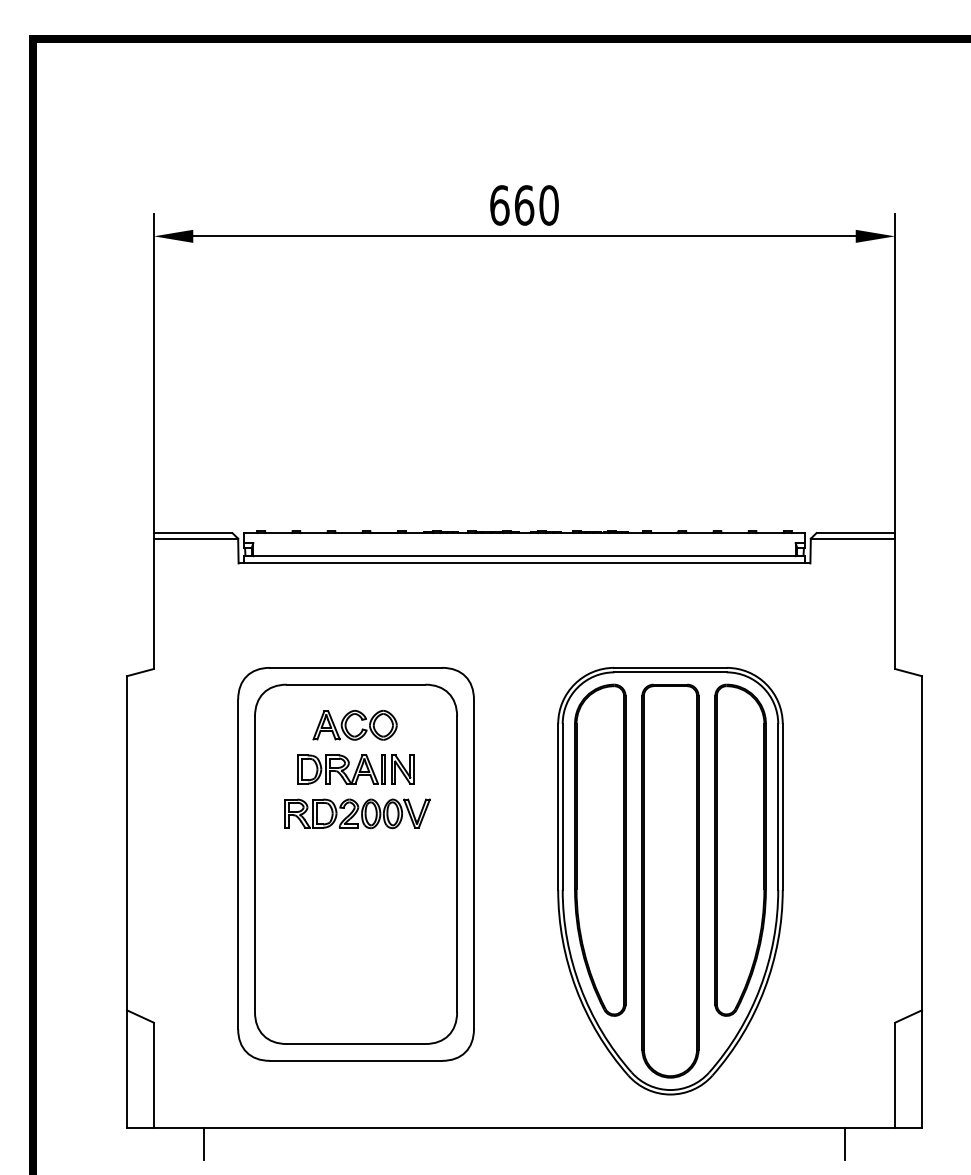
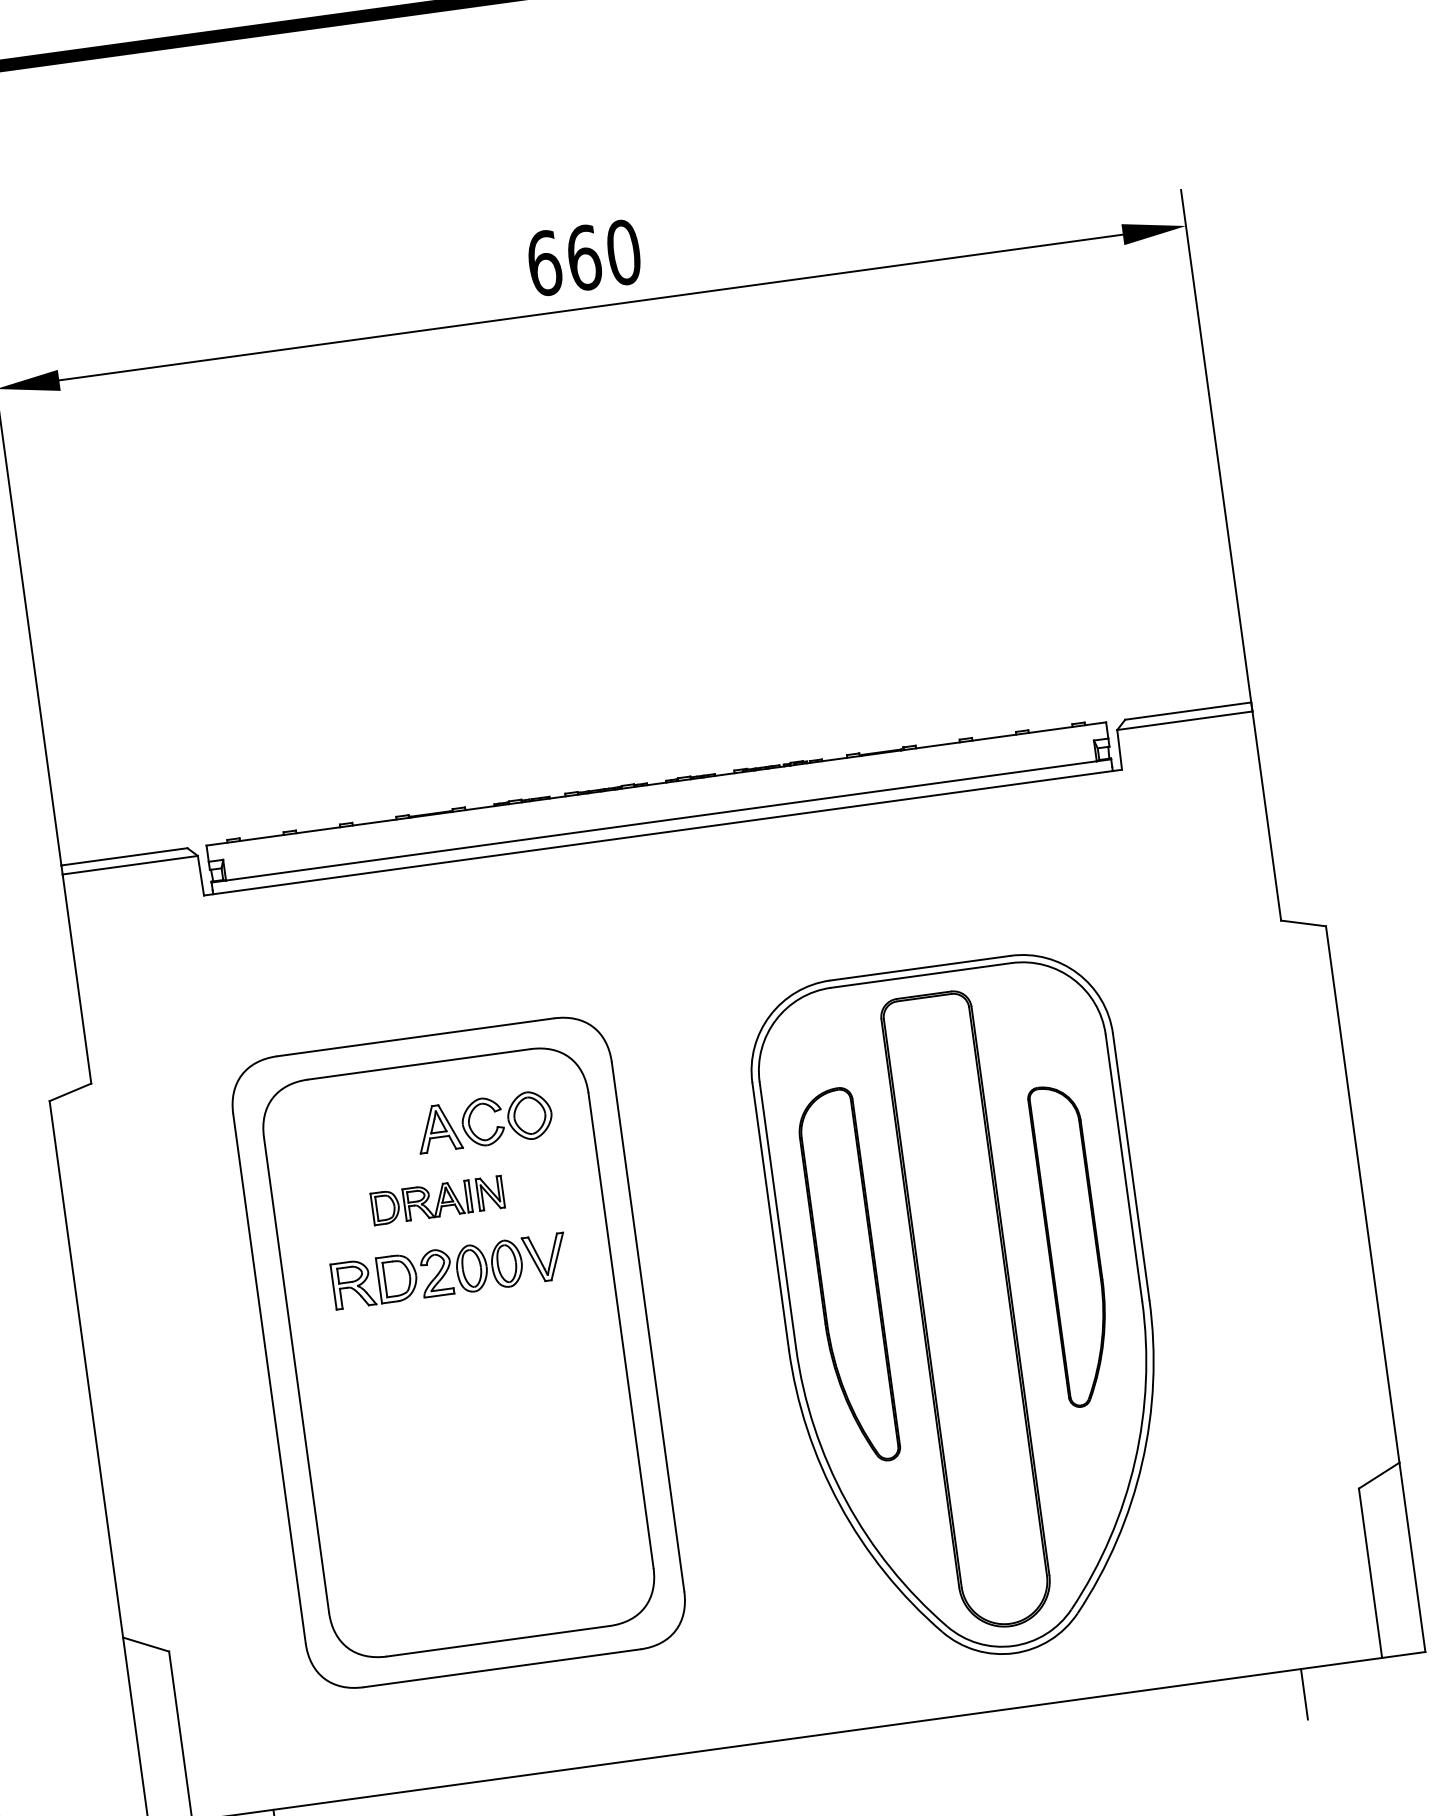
part: (347, 728) -> (472, 1128), moved
part: (355, 769) -> (436, 1200), size x0.7
part: (600, 849) -> (847, 1275), size x0.7
part: (740, 849) -> (1072, 1244), size x0.6

